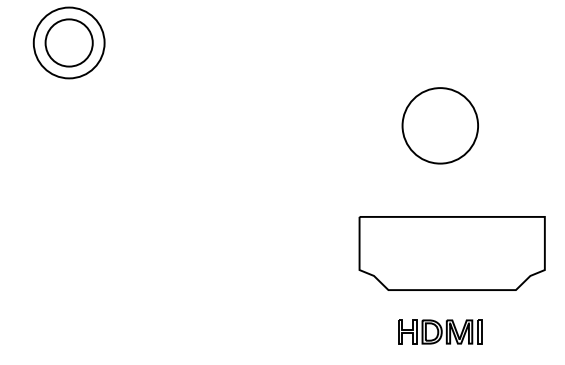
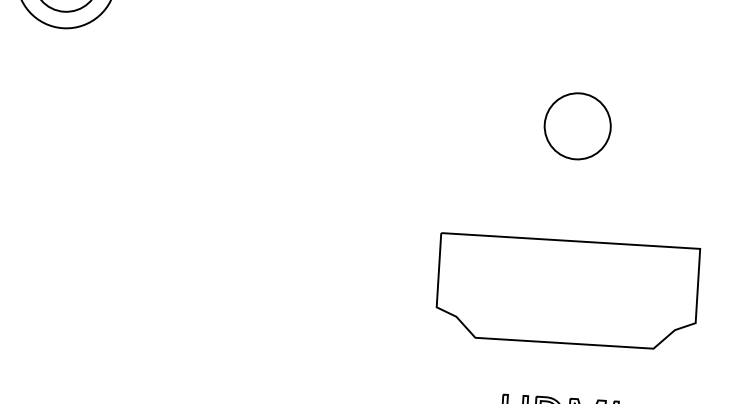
part: (439, 125) -> (576, 125), size x0.62
part: (451, 253) -> (566, 292), moved

